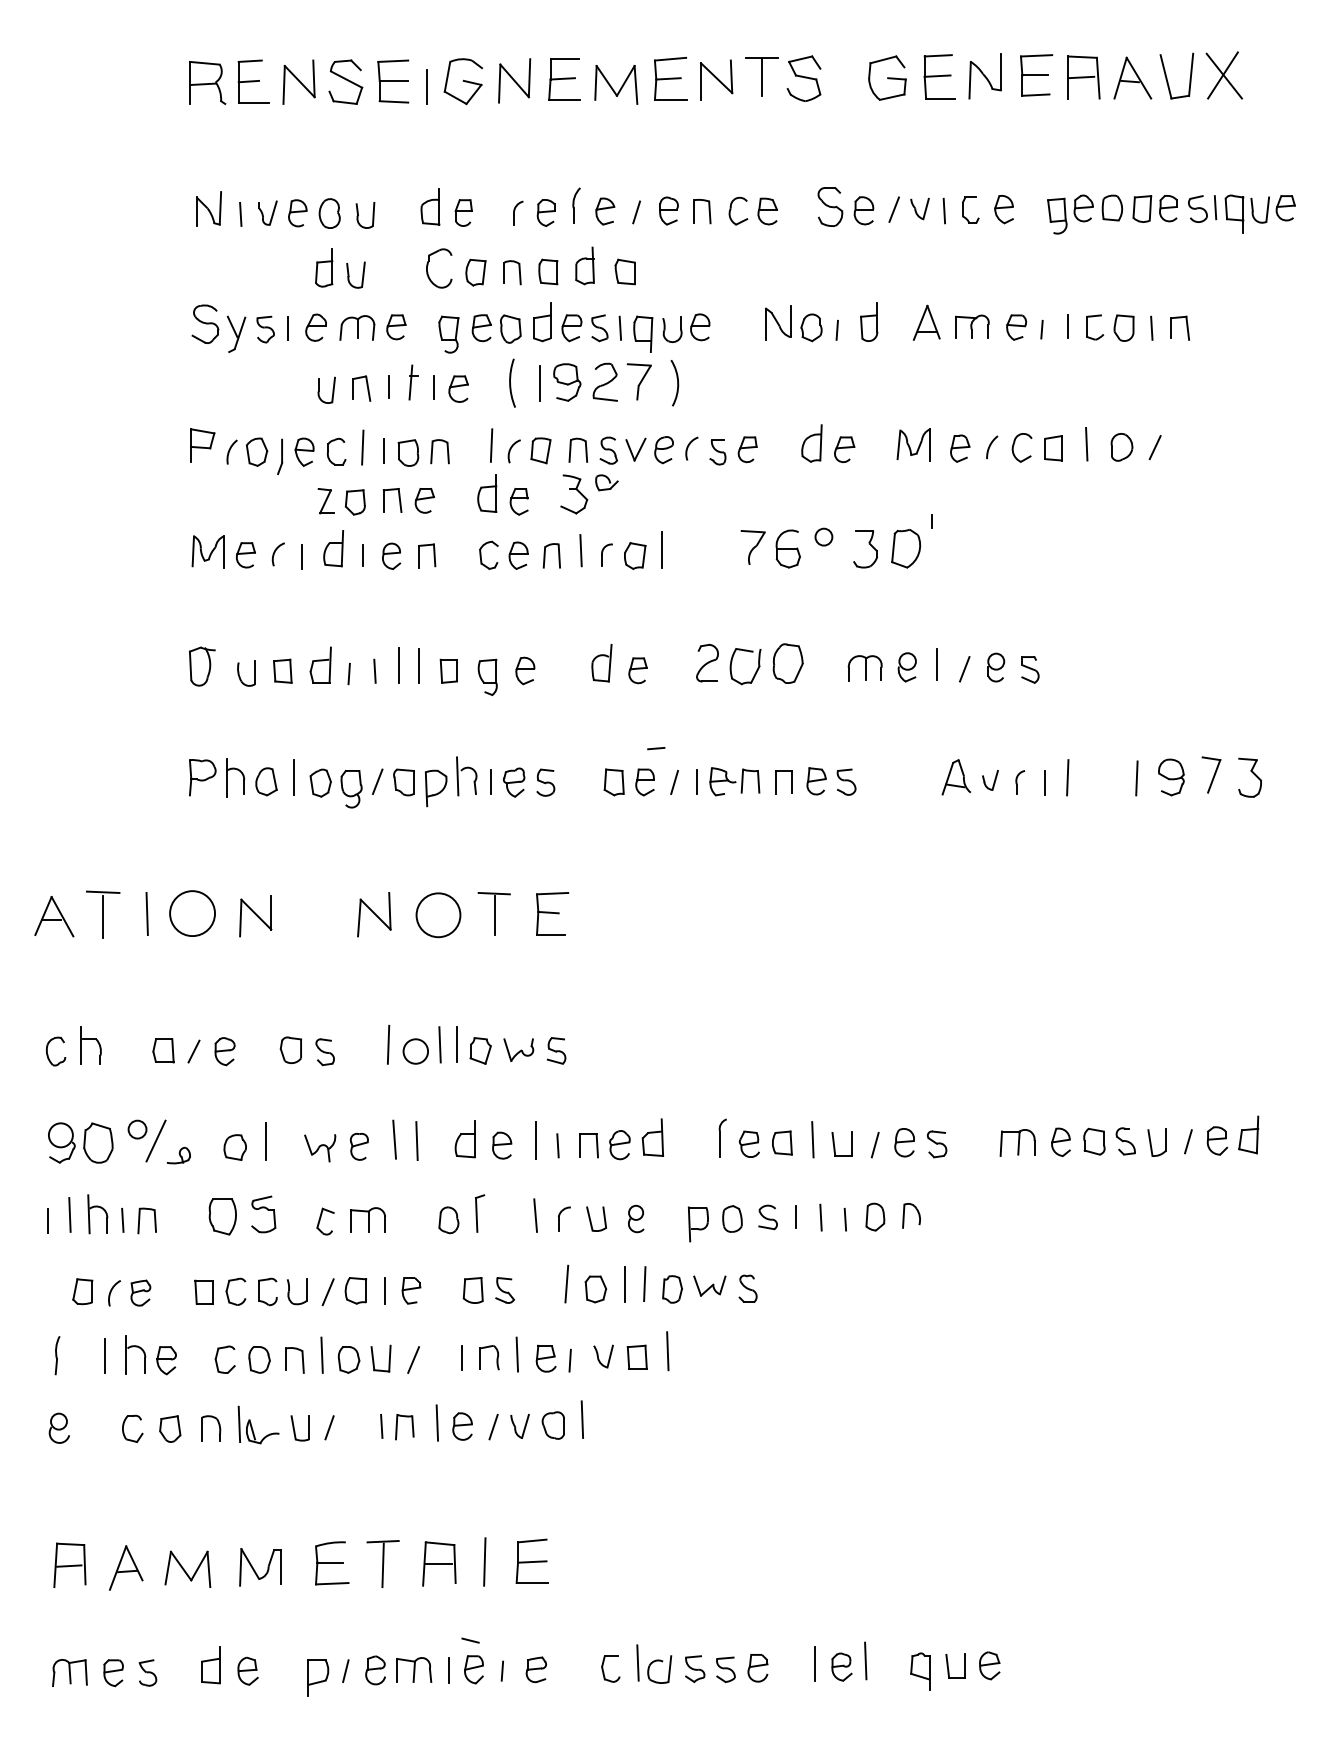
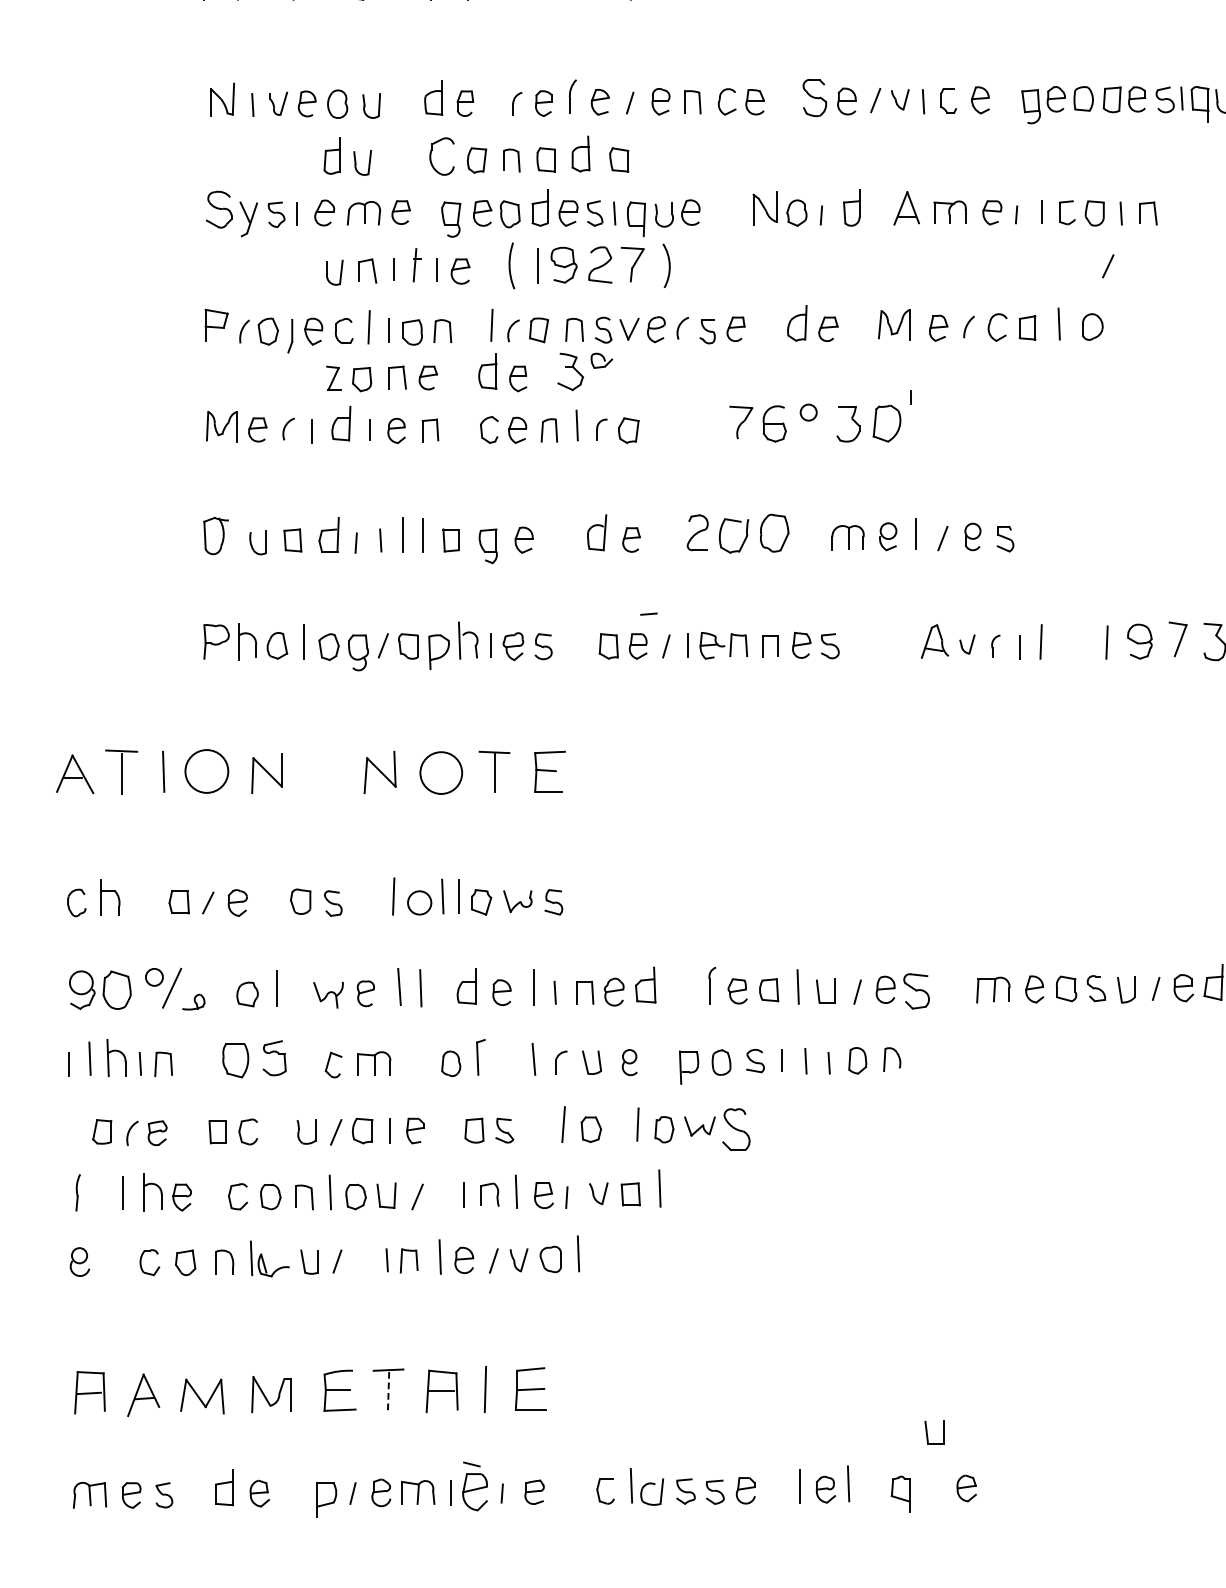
line: (1154, 447) -> (1107, 266), moved
line: (661, 549) -> (653, 424), removed
part: (936, 1144) -> (916, 991), size x1.4
line: (625, 1284) -> (619, 1125), removed
part: (747, 1288) -> (735, 1128), size x1.6
part: (259, 1291) -> (270, 1131), removed
line: (383, 1565) -> (388, 1392), solid -> dashed
part: (948, 1665) -> (927, 1431), moved
part: (473, 1669) -> (474, 1491), size x1.4

